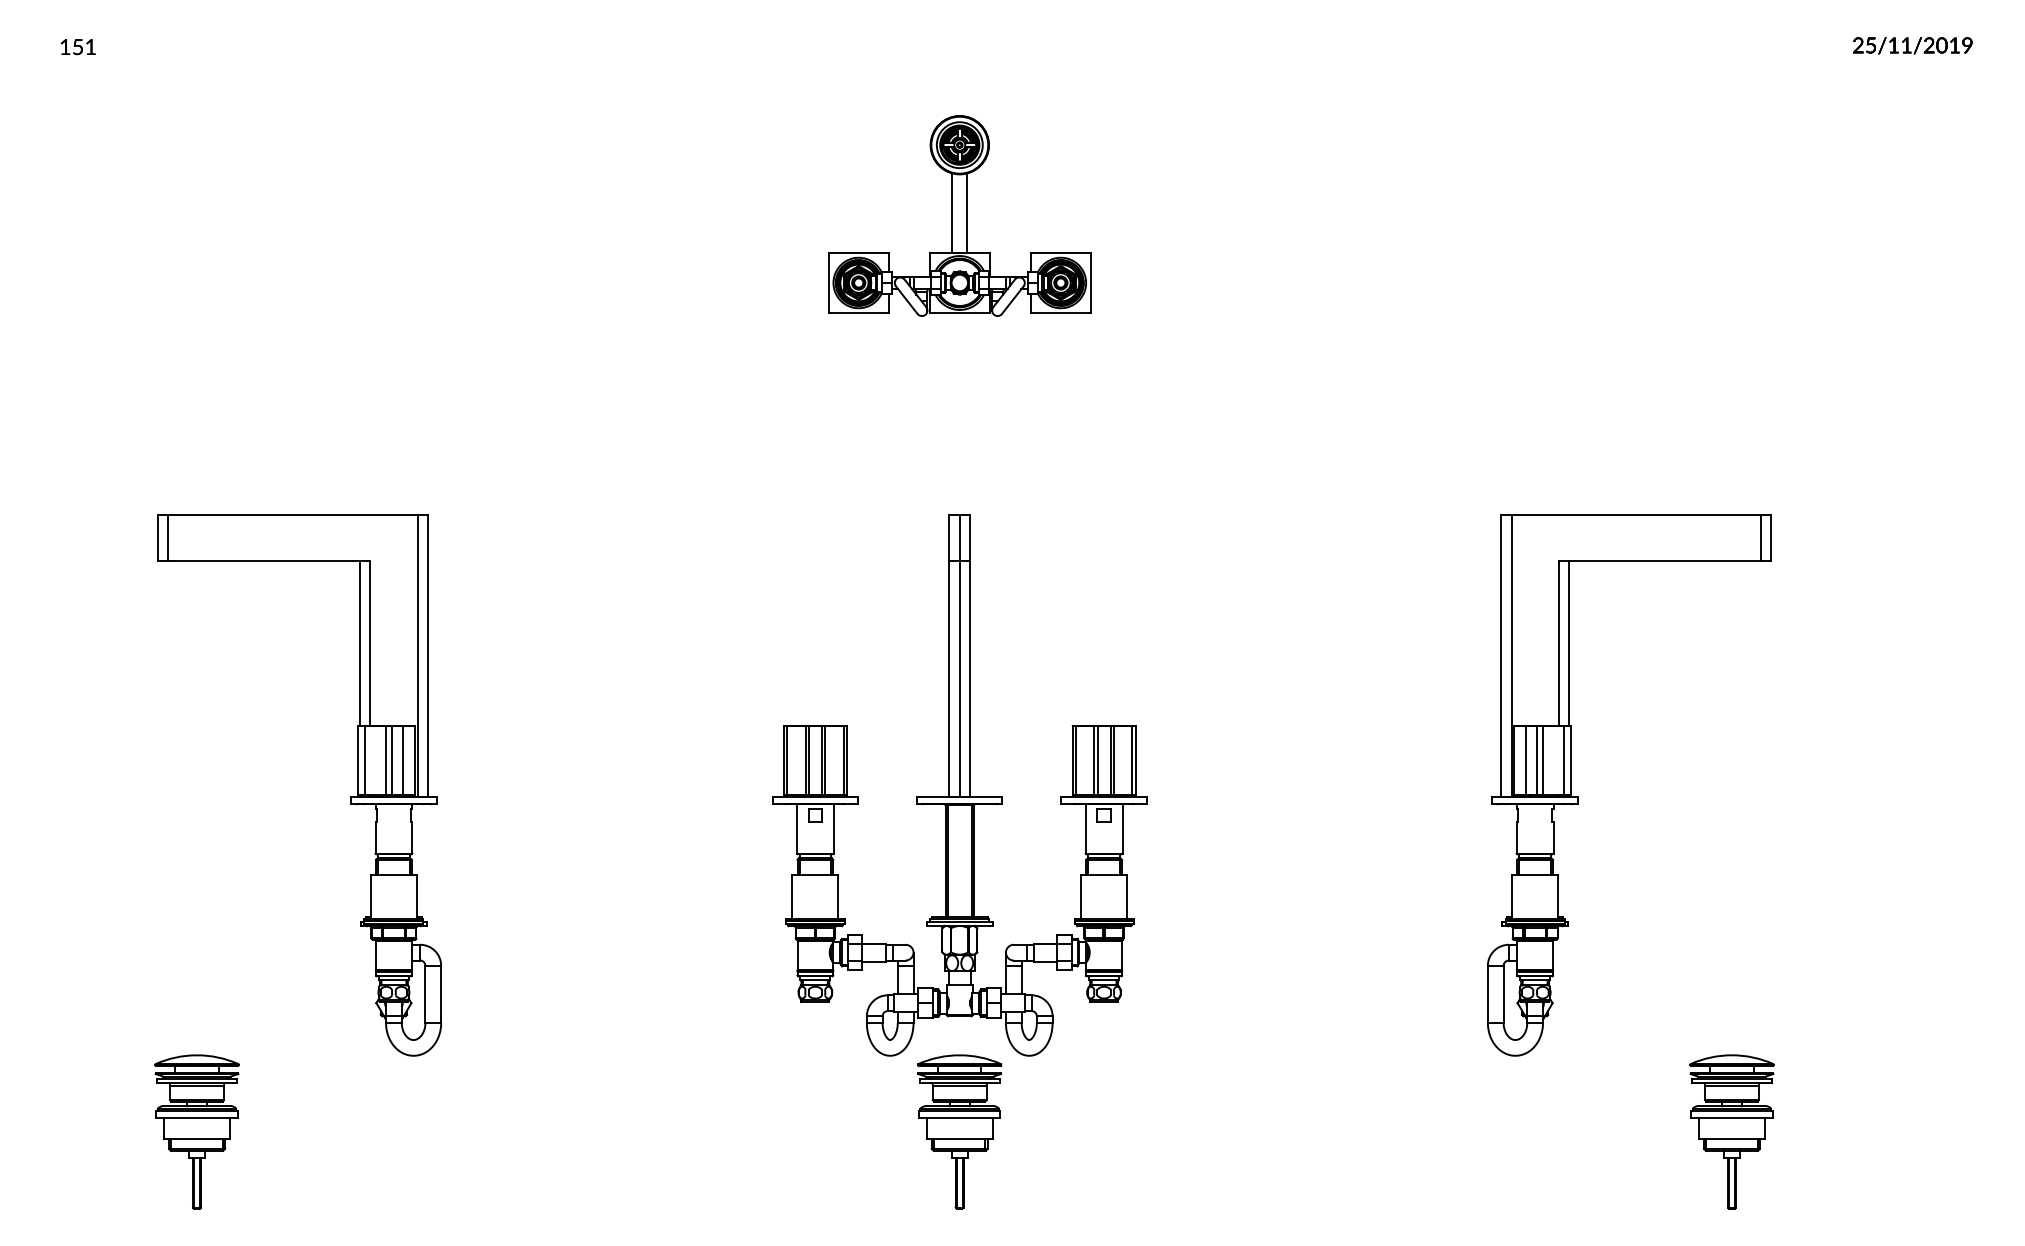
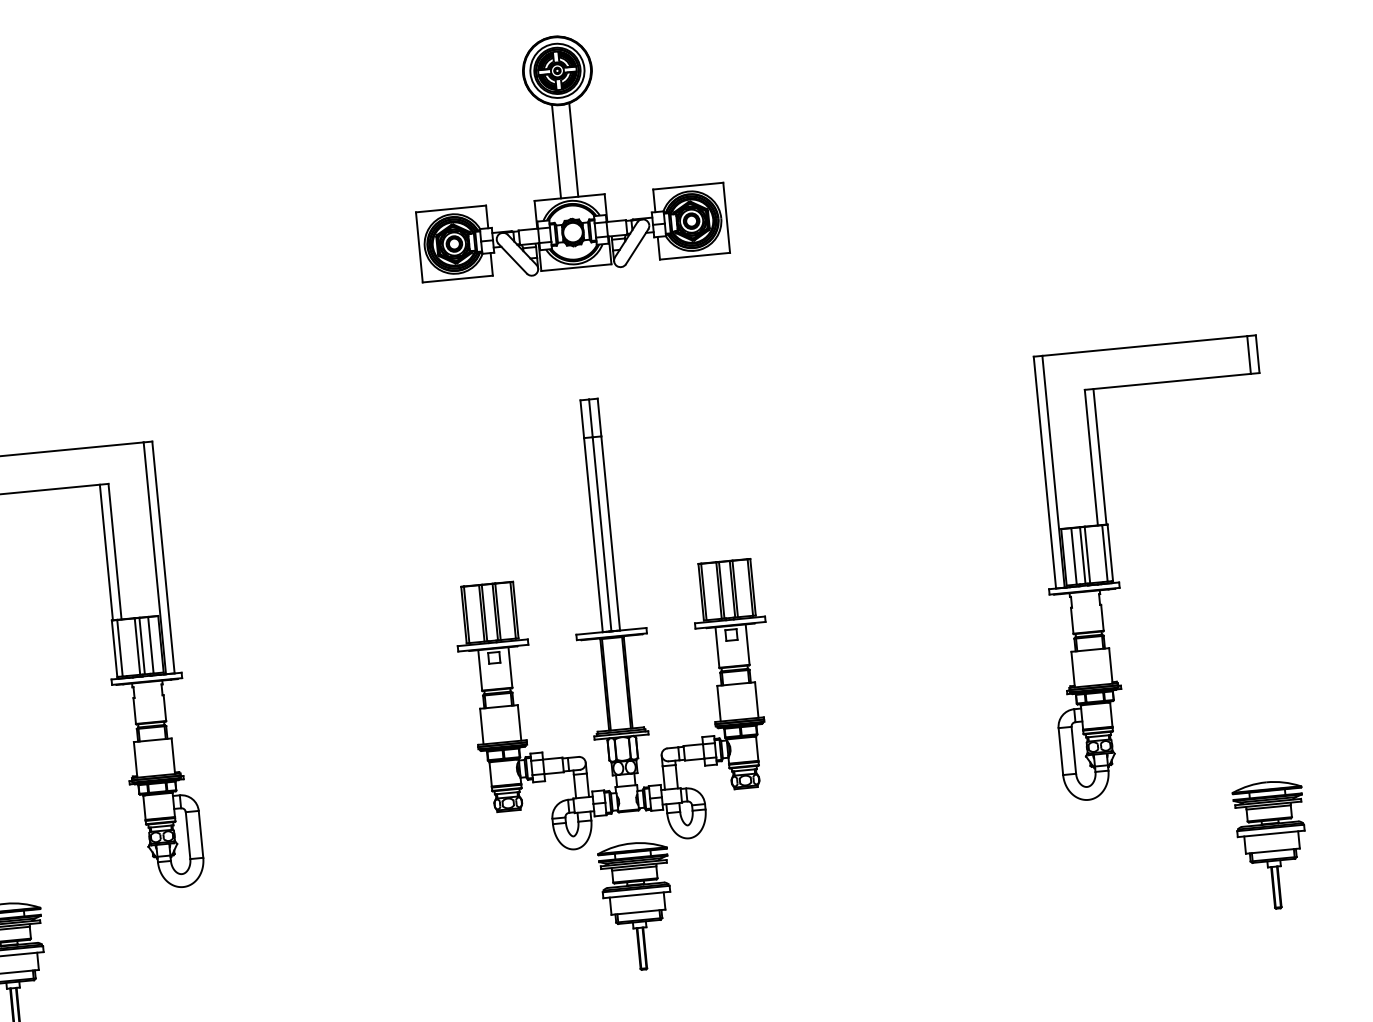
part: (959, 215) -> (565, 153), size x1.43

